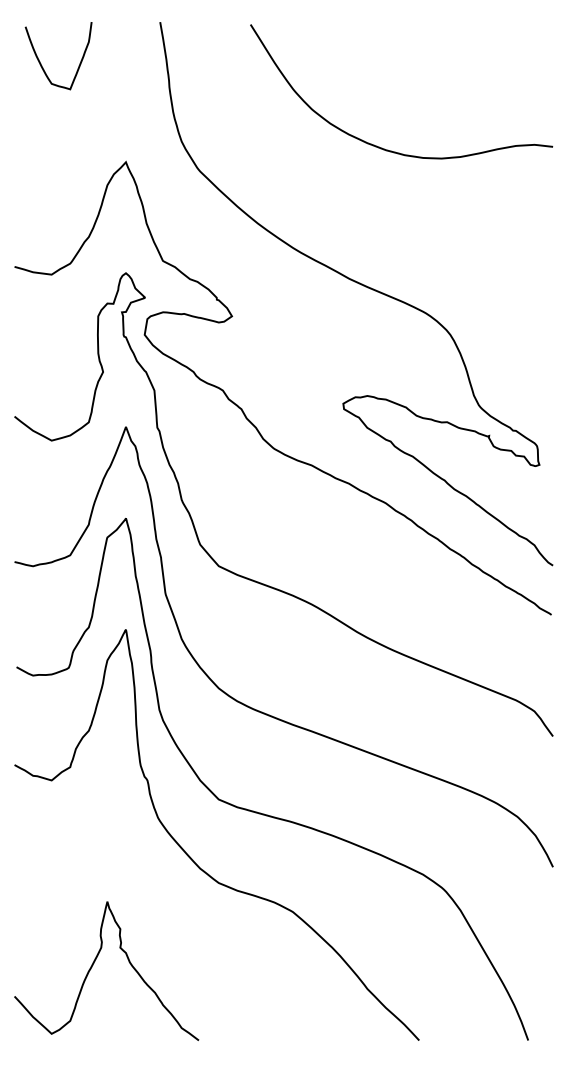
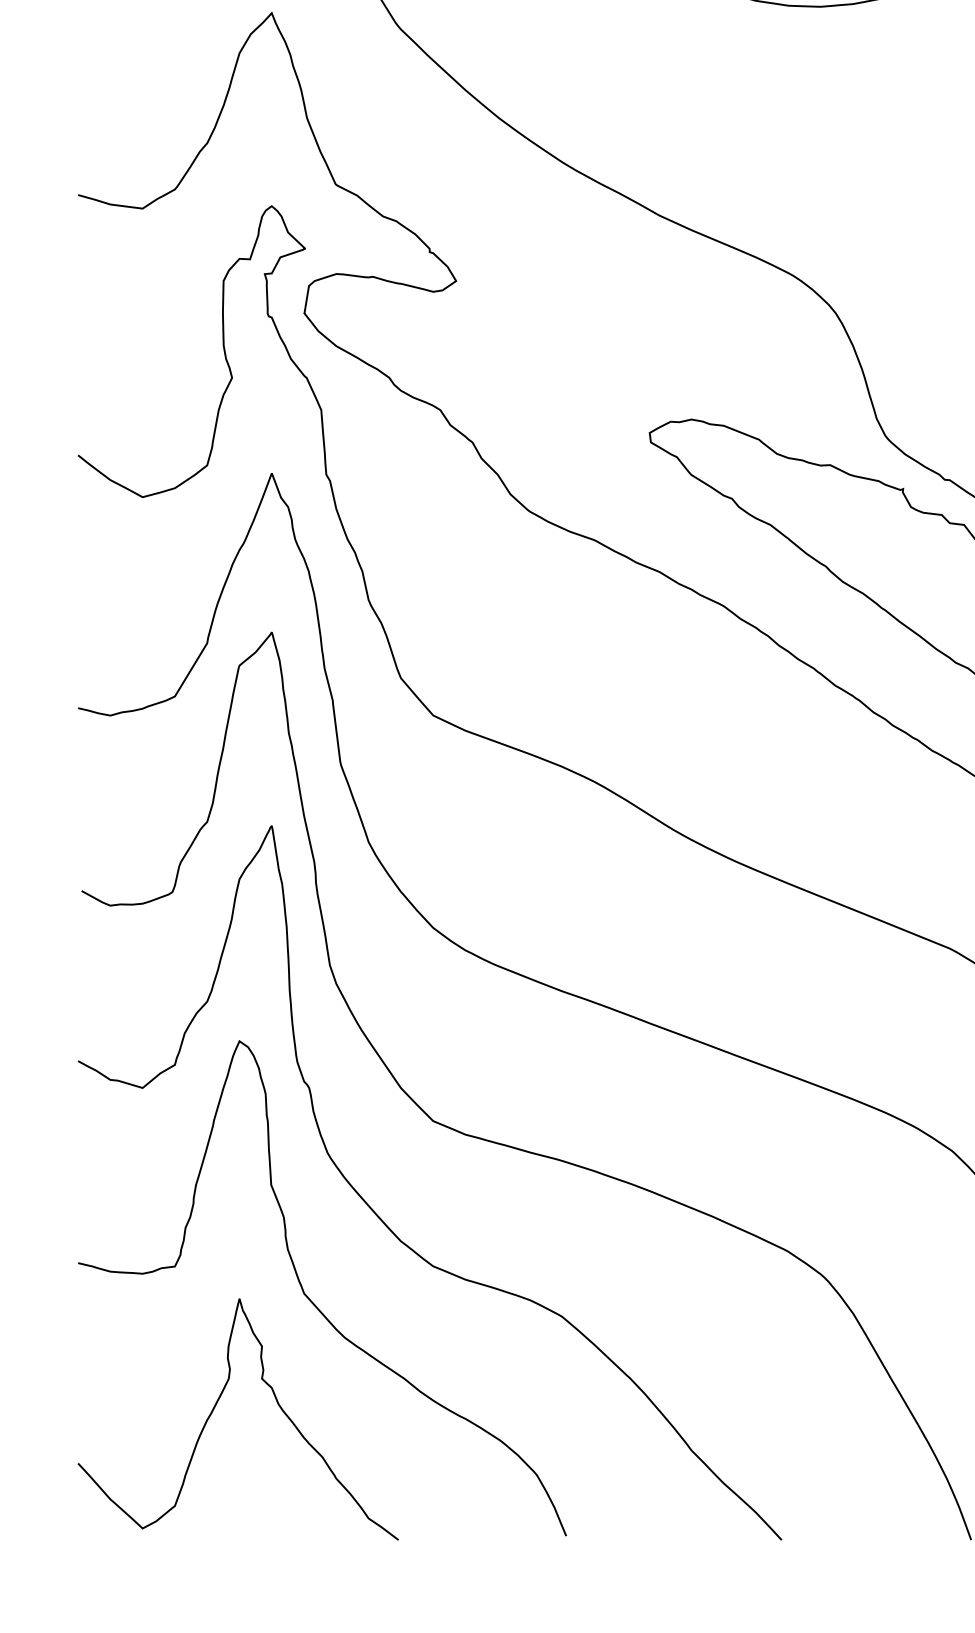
curve: (148, 901) -> (310, 1298), added

